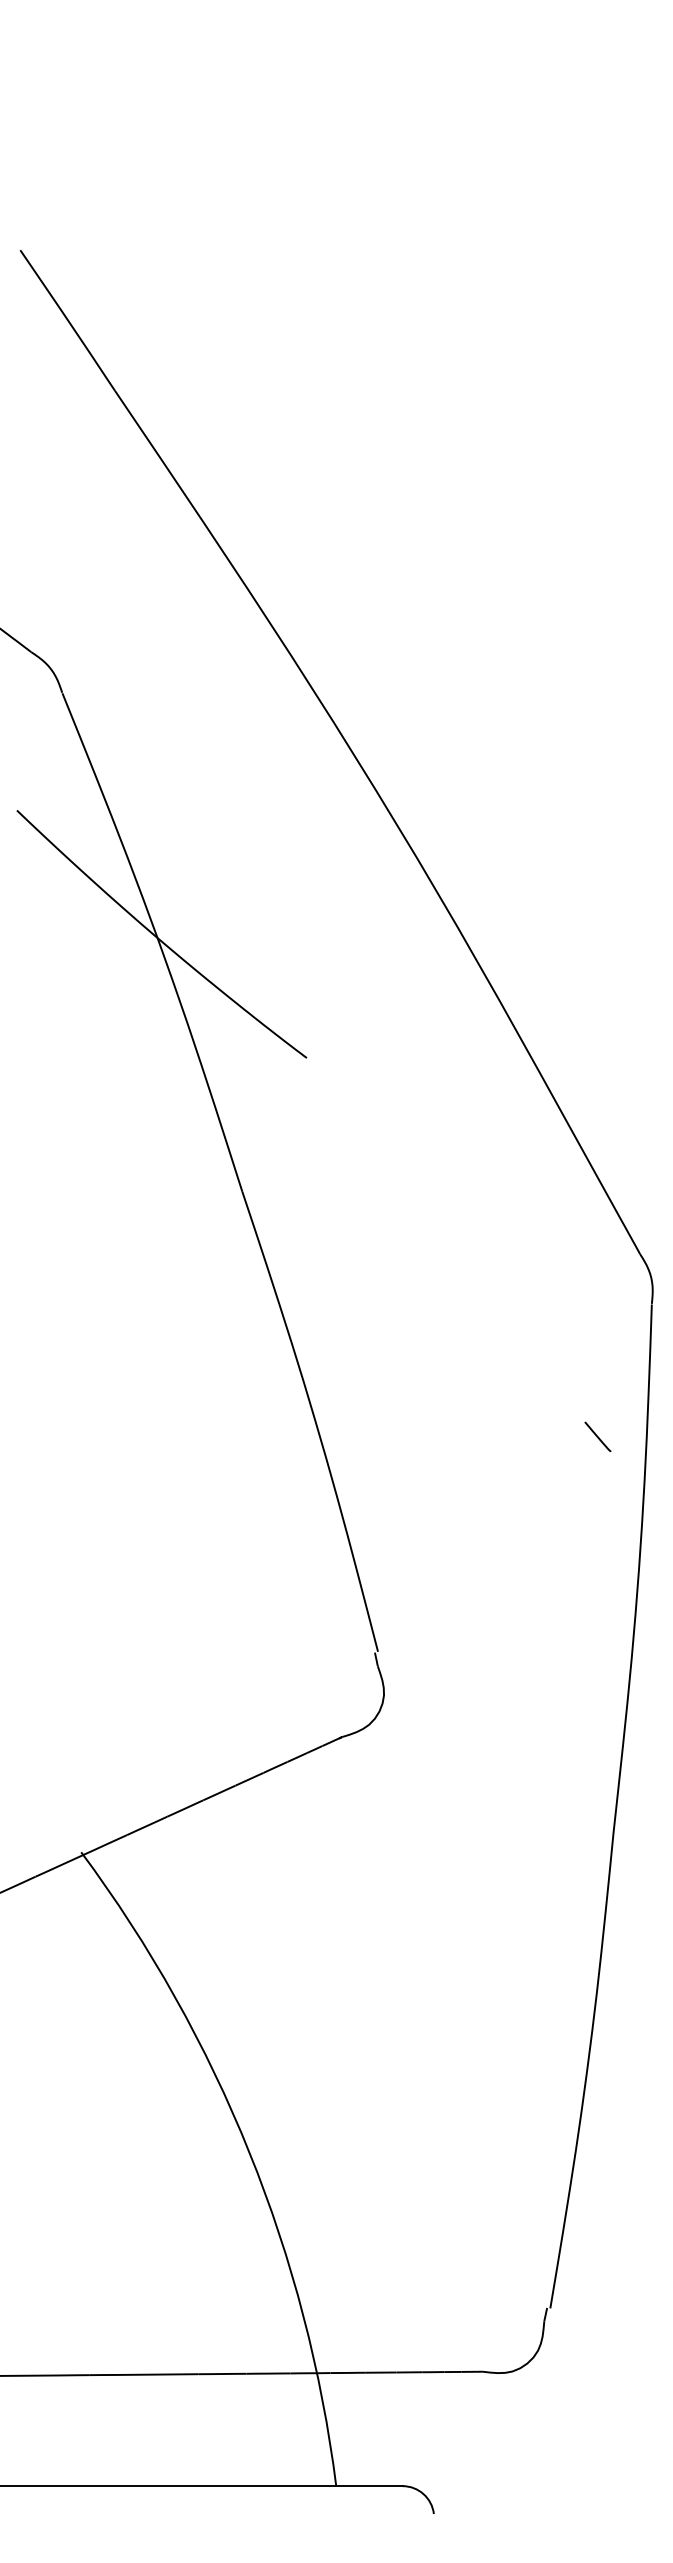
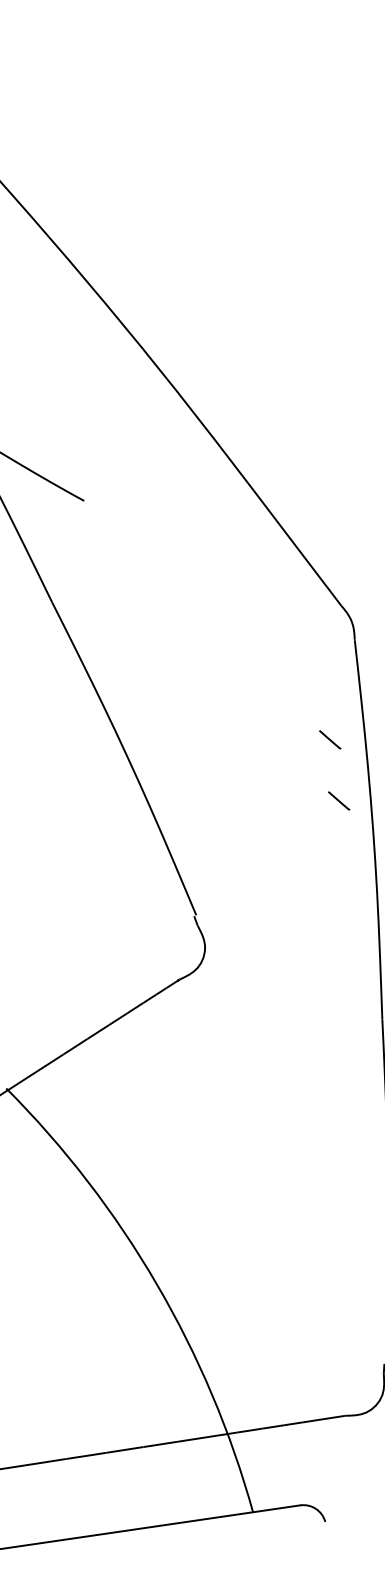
line: (597, 1522) -> (338, 800), added

